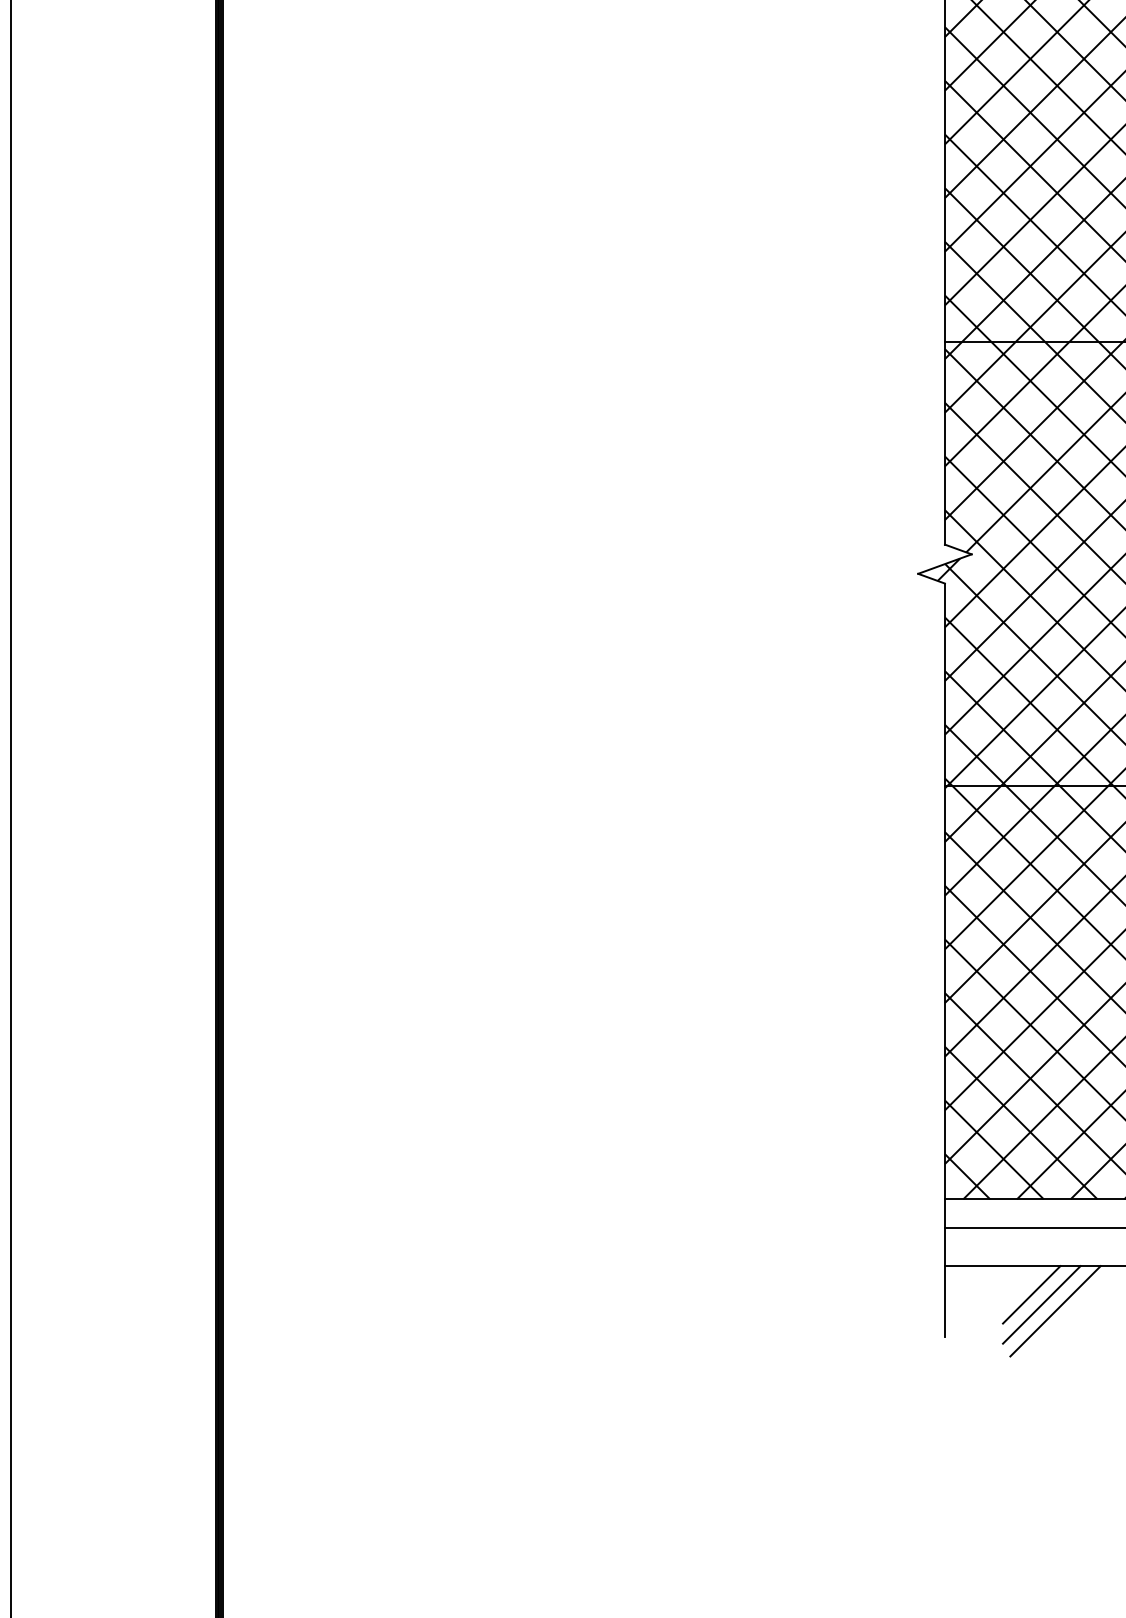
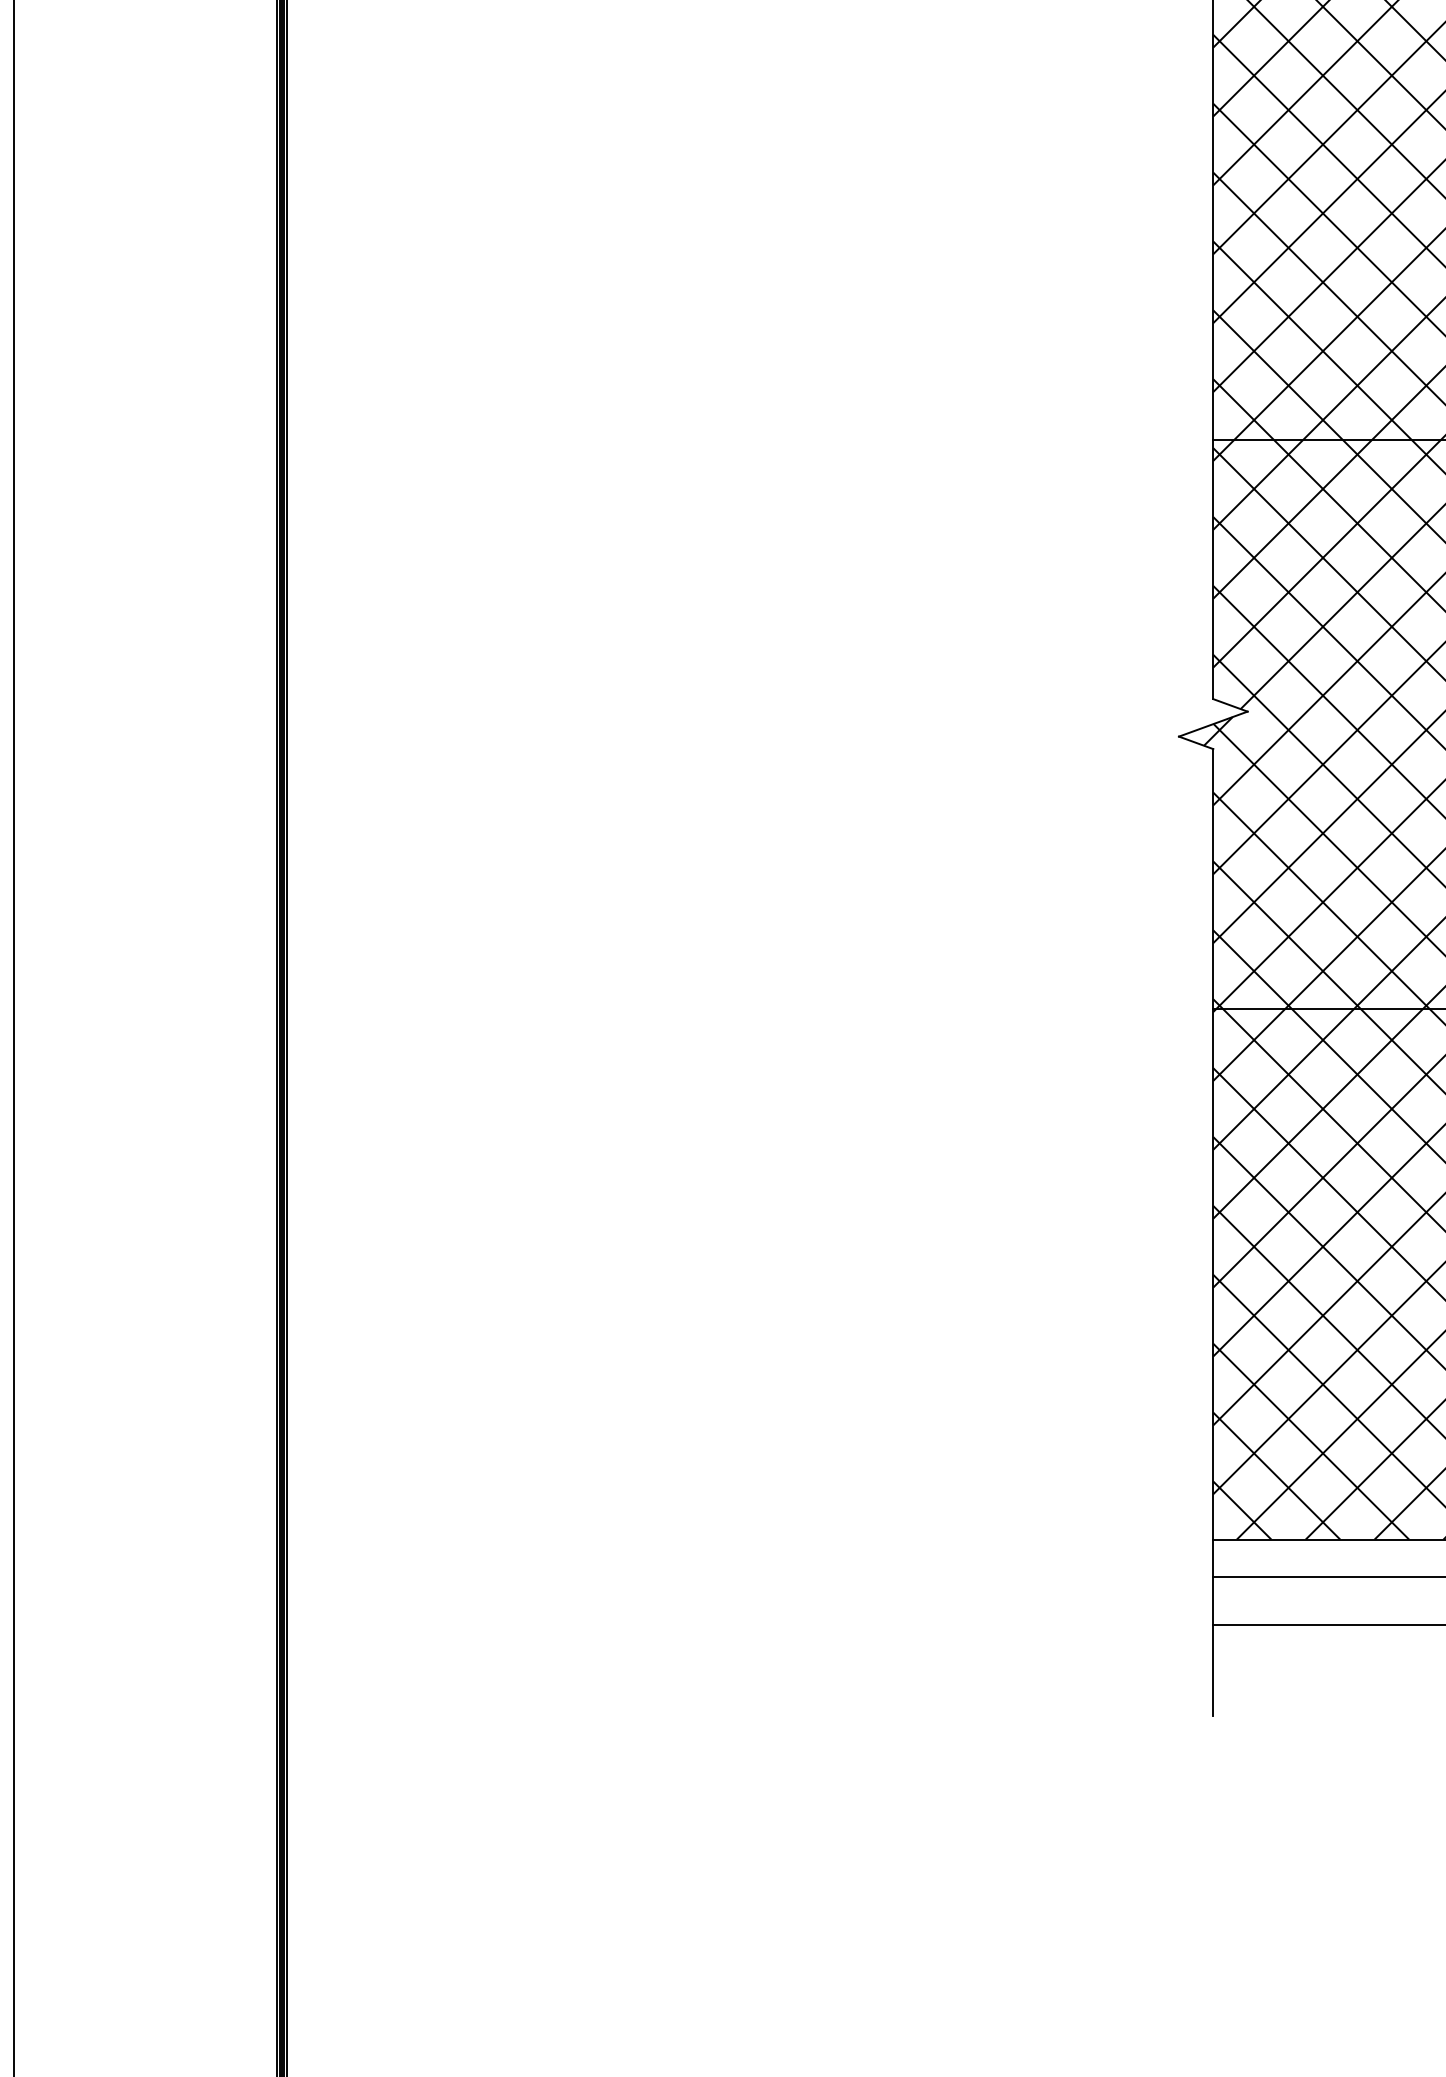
line: (1031, 1295) -> (1324, 1662), removed
line: (1041, 1304) -> (1337, 1674), removed
line: (1055, 1311) -> (1355, 1683), removed

